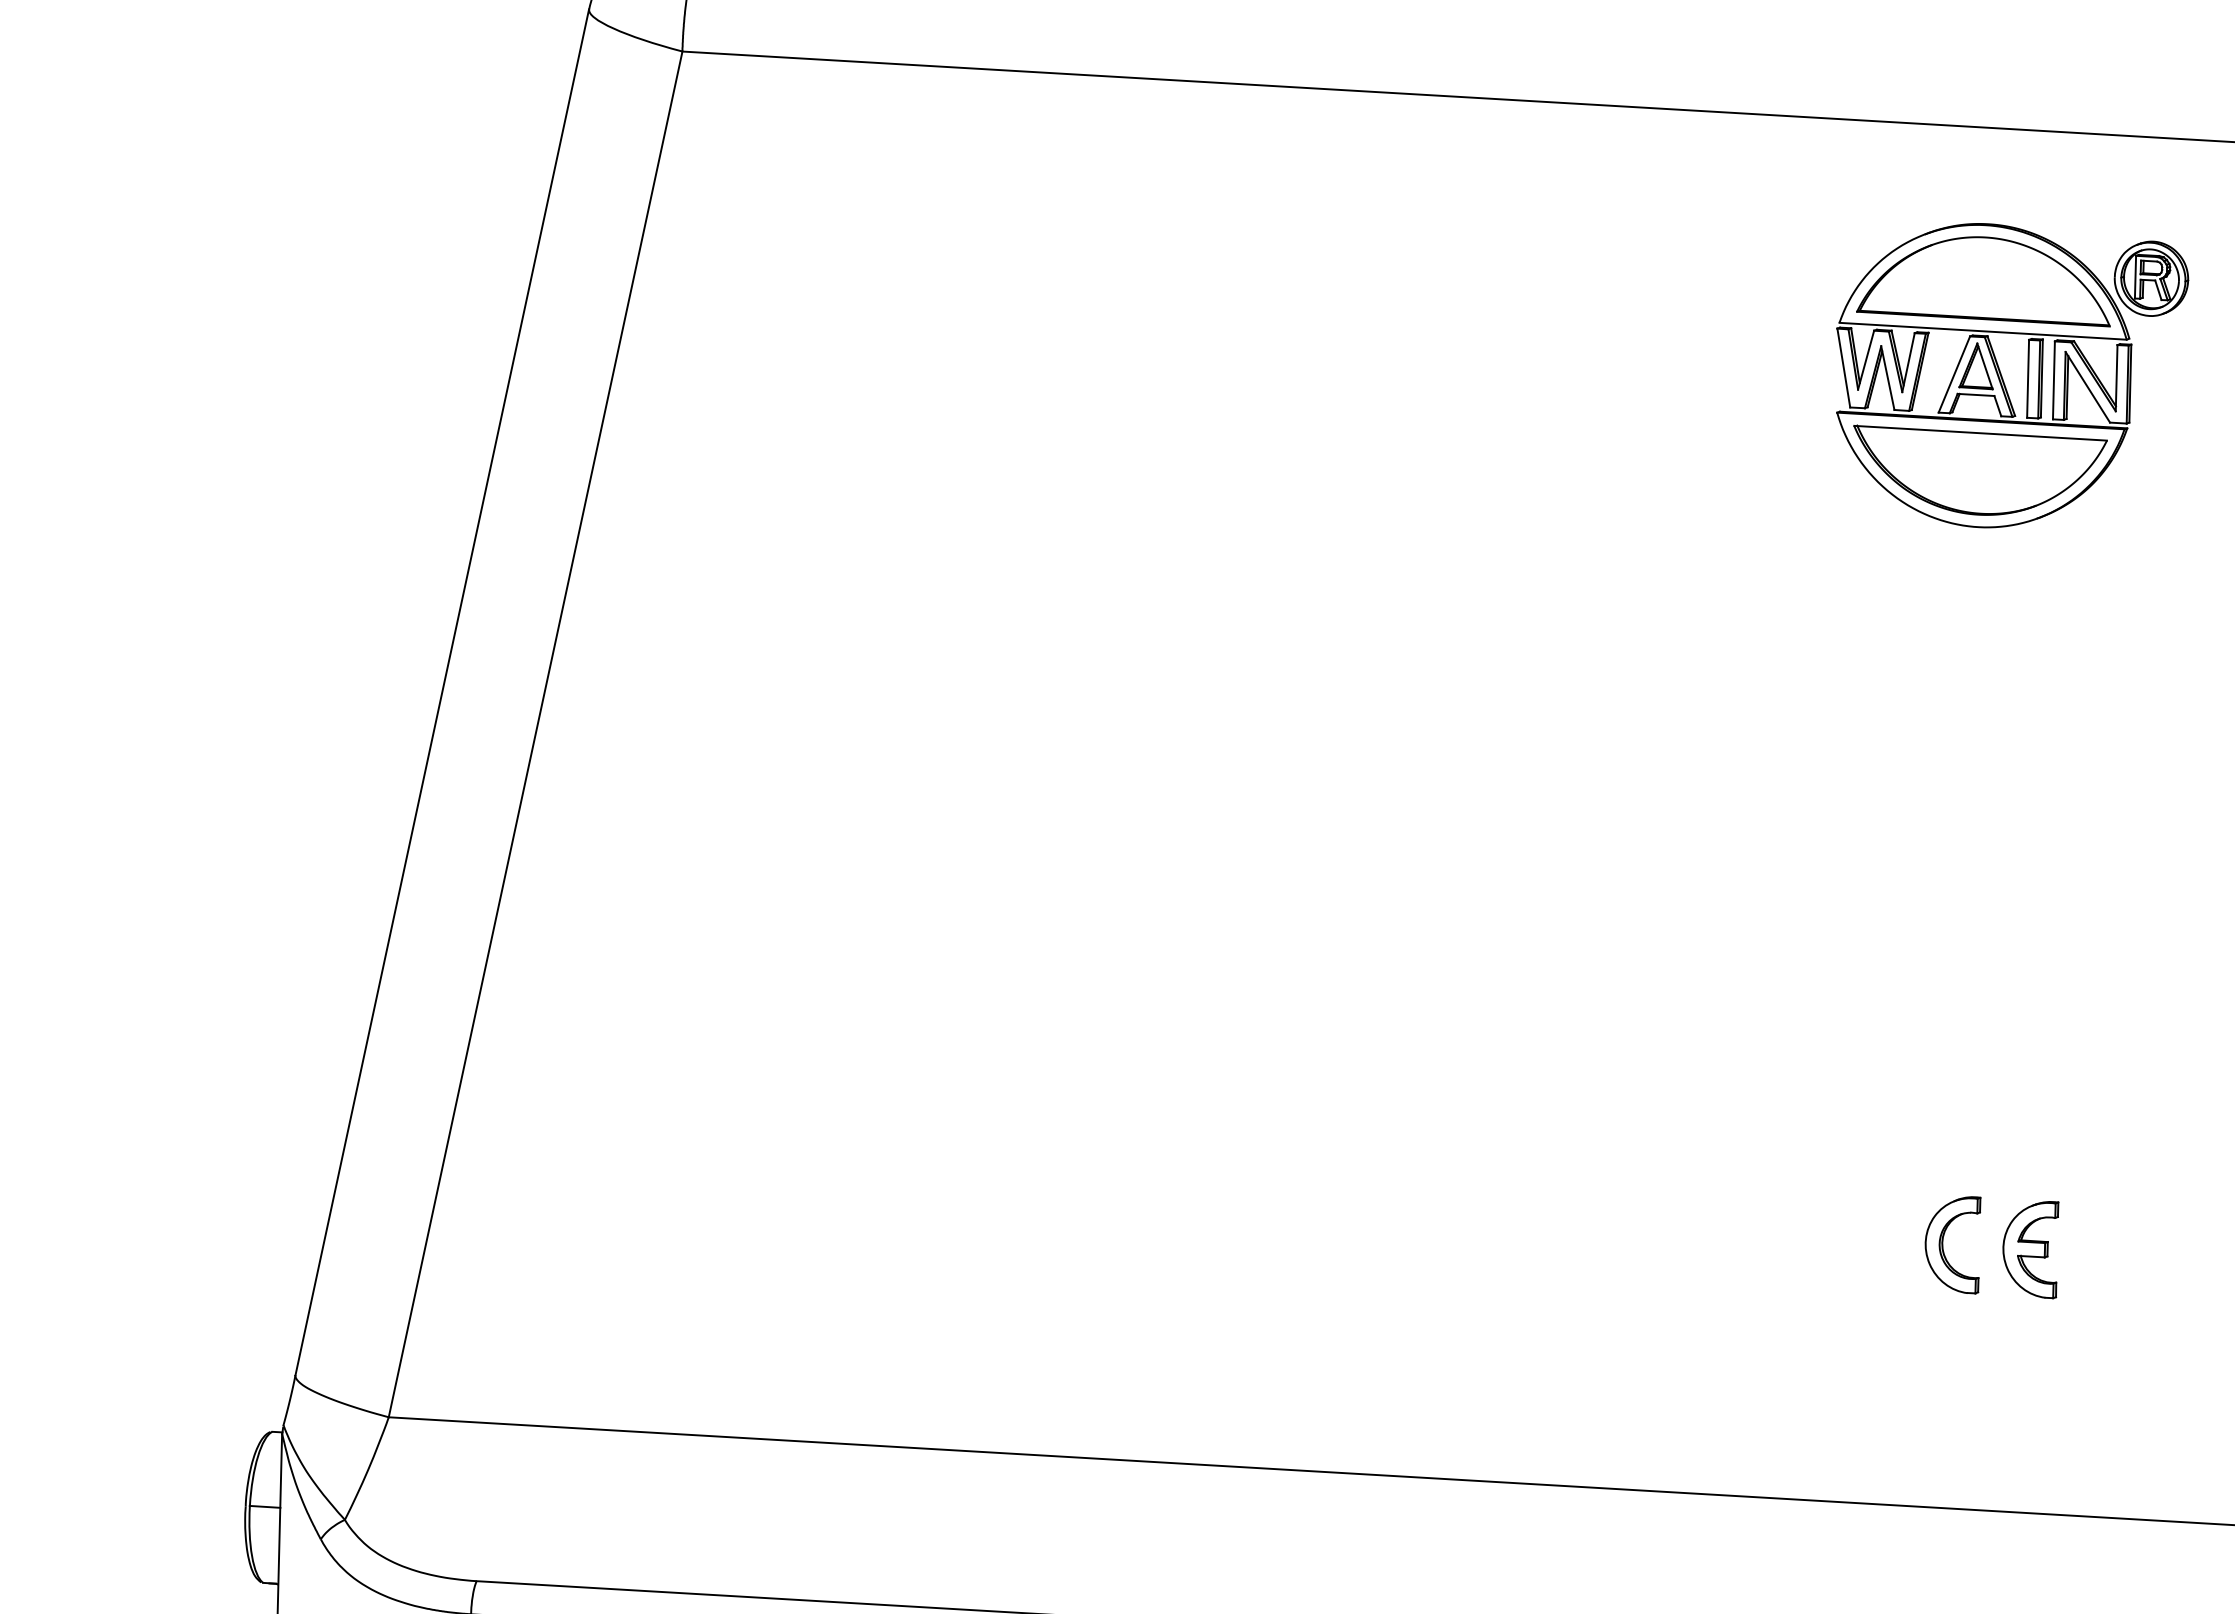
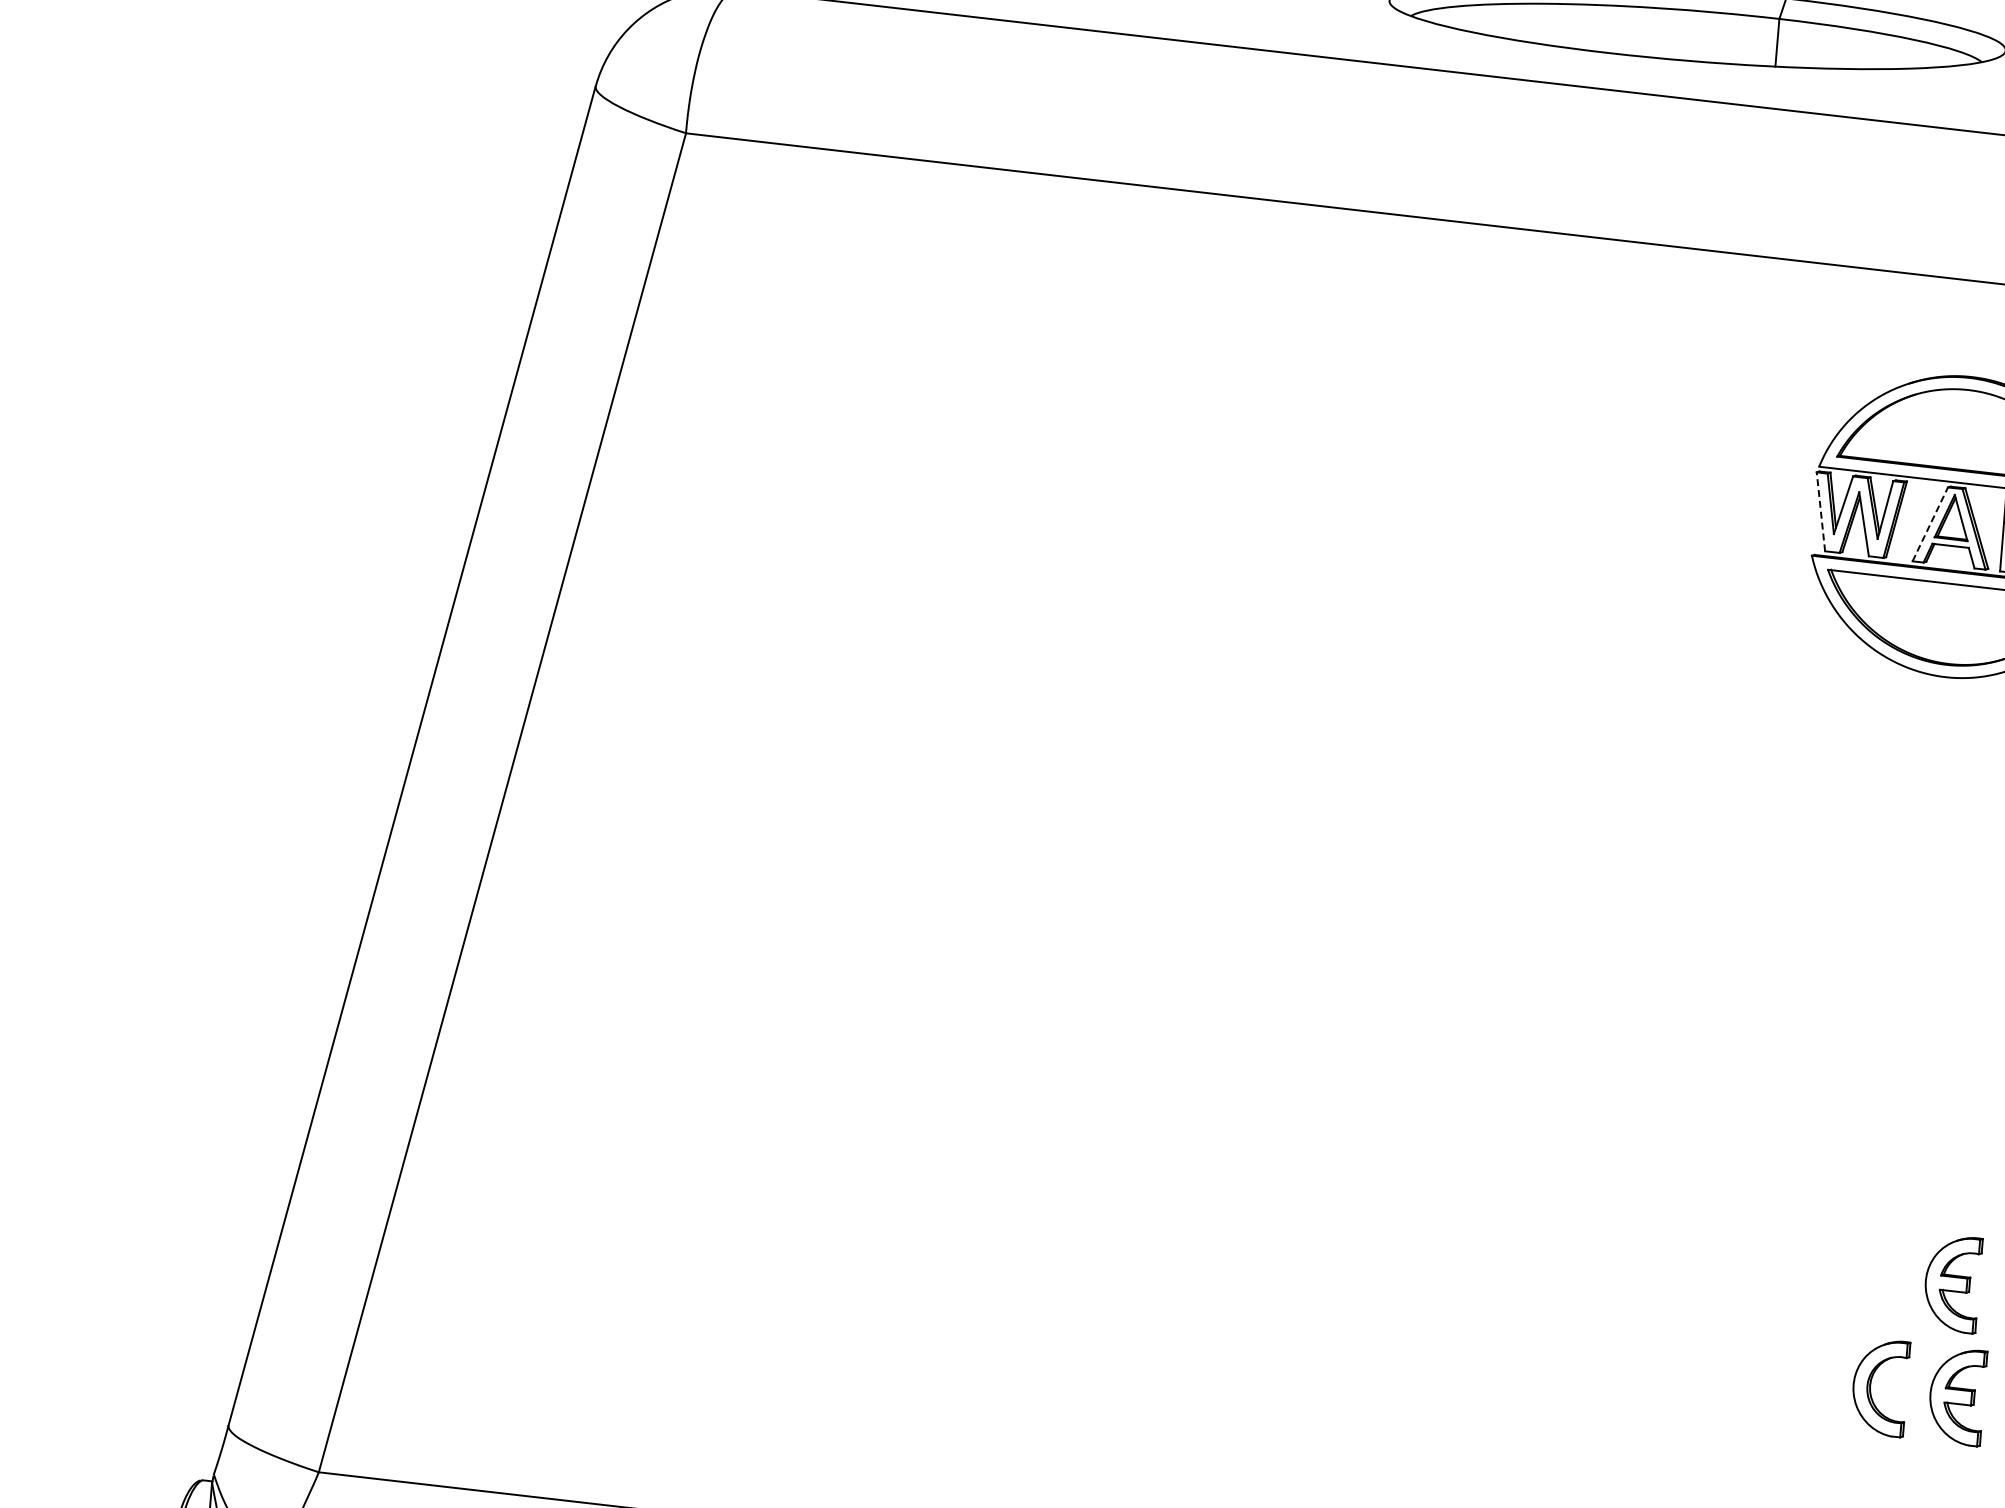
line: (1843, 368) -> (1820, 512), solid -> dashed
line: (1954, 374) -> (1930, 524), solid -> dashed
part: (2019, 1137) -> (1952, 1285), added

